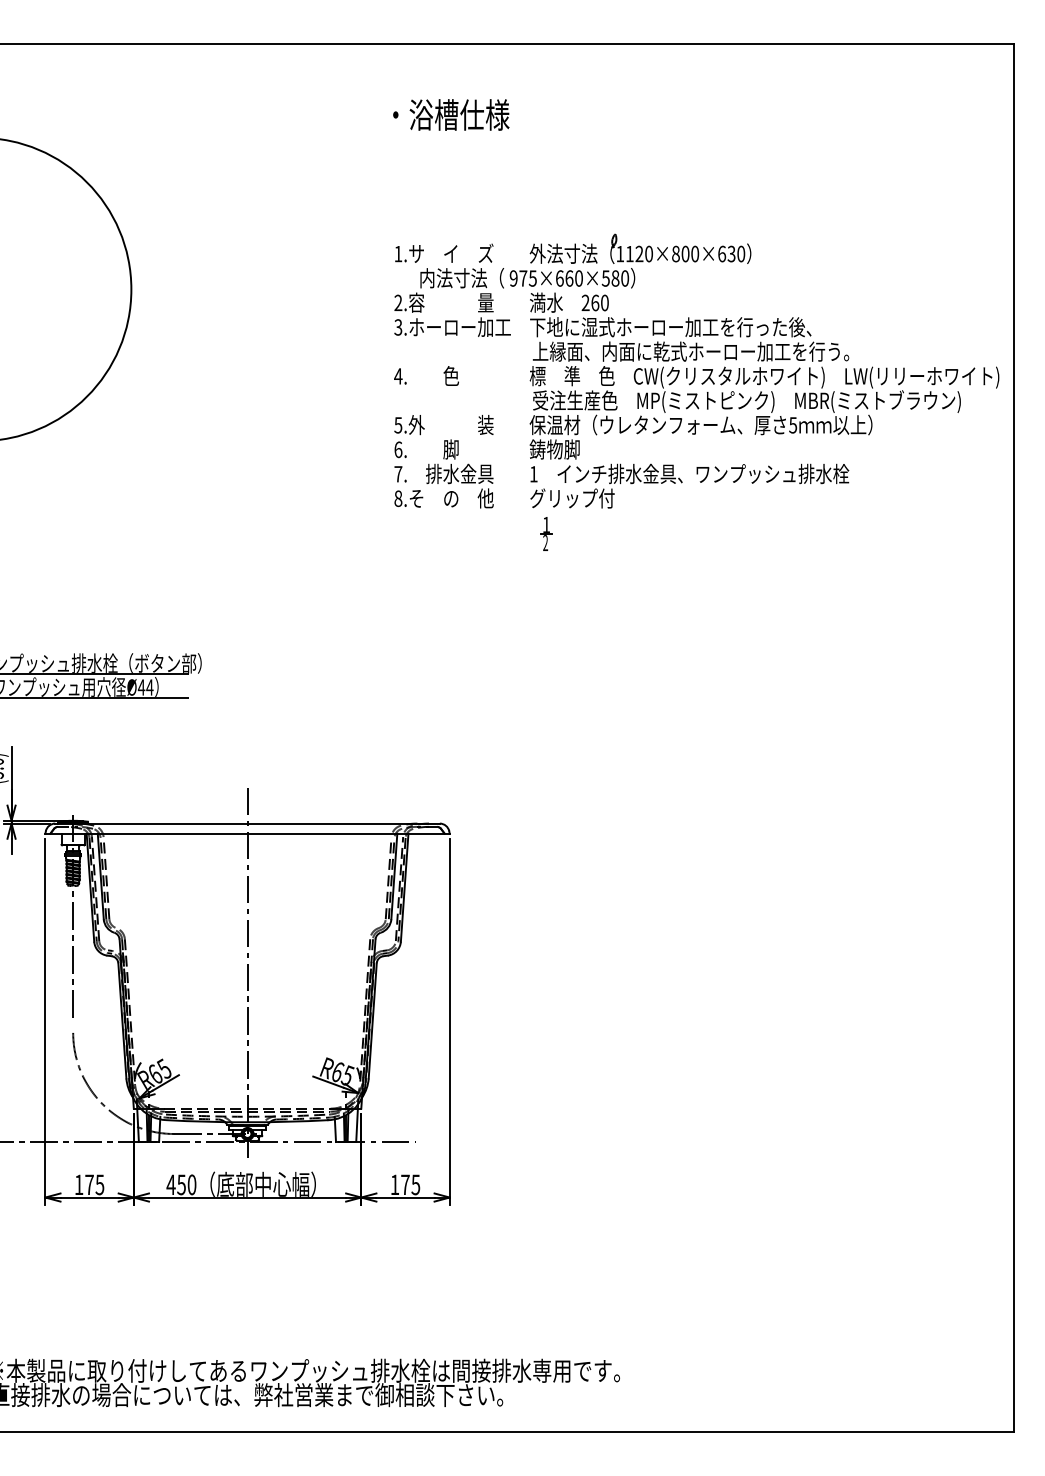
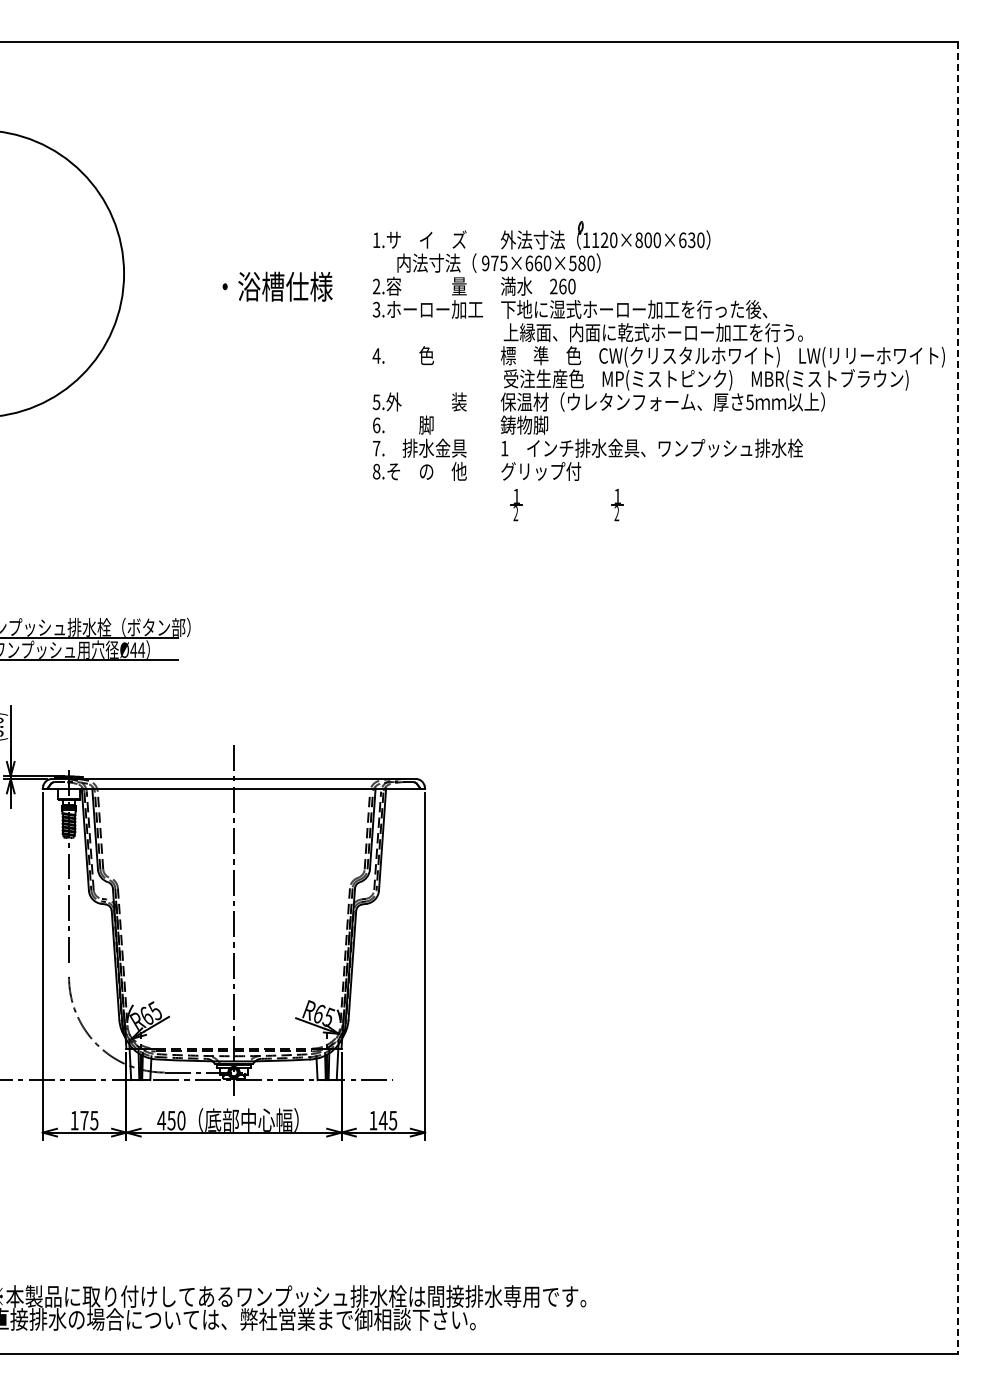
text: (451, 114) -> (277, 286), moved
part: (653, 534) -> (617, 505), added
line: (1013, 738) -> (958, 698), solid -> dashed
text: (404, 1184) -> (382, 1120), 175 -> 145

